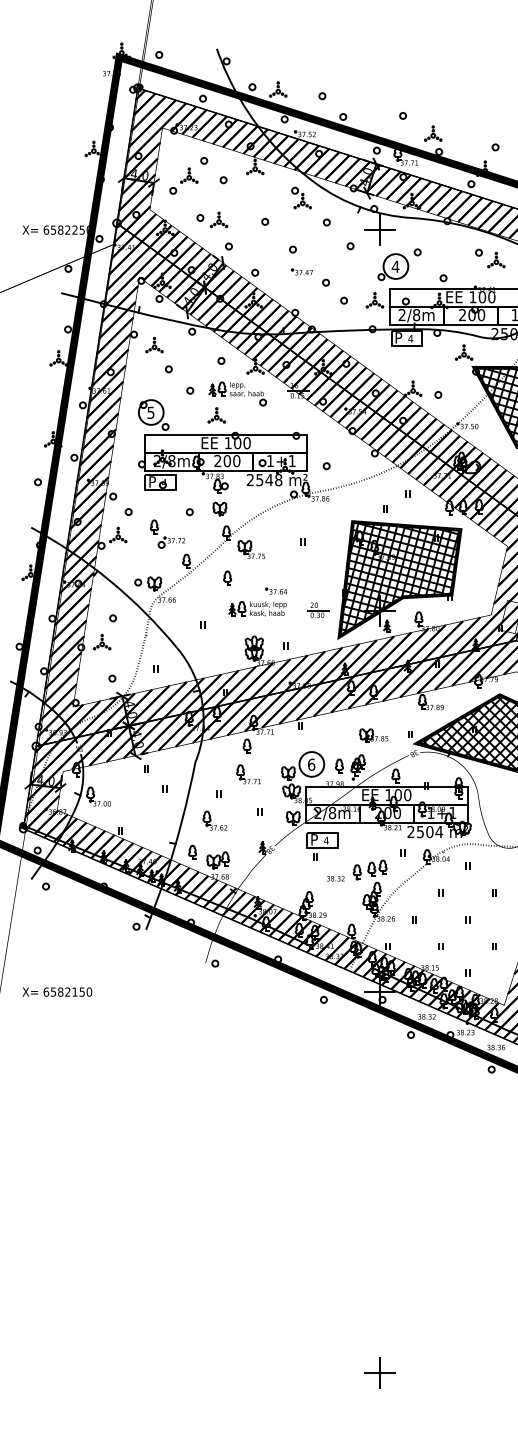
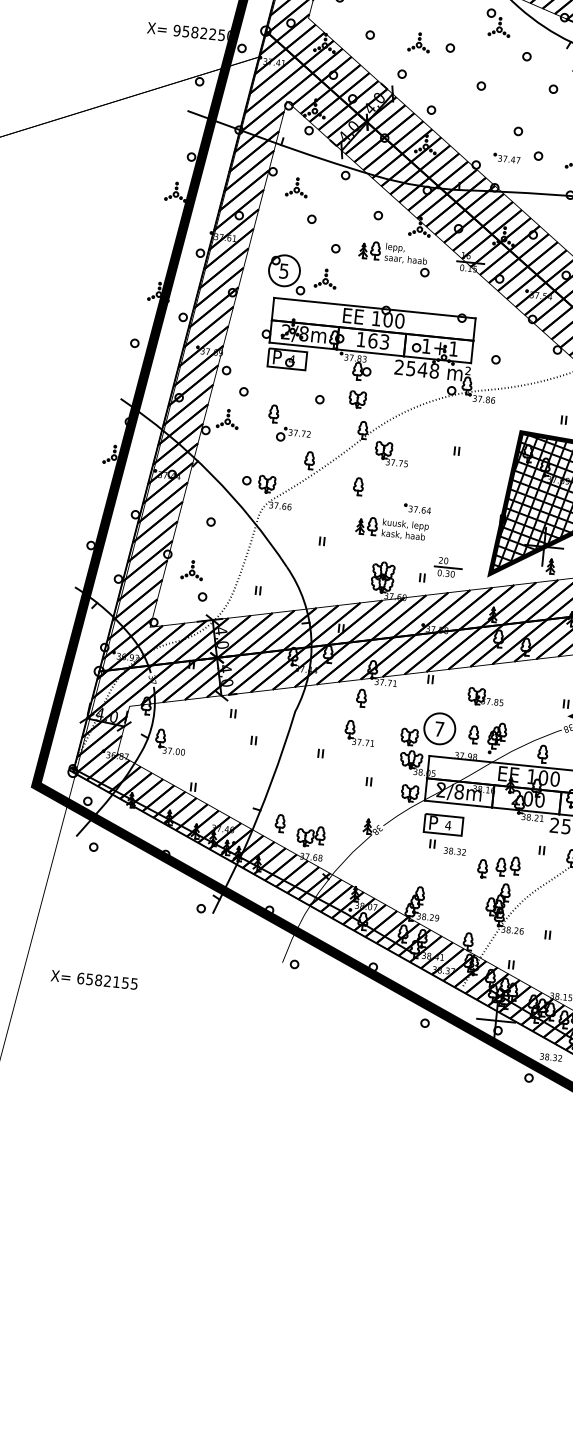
part: (218, 219) -> (418, 41), moved
text: (46, 229) -> (177, 29), 6582250 -> 9582250
part: (301, 271) -> (506, 157), moved
part: (216, 415) -> (325, 278), moved
text: (227, 460) -> (373, 340), 200 -> 163
part: (318, 609) -> (448, 566), moved
part: (102, 642) -> (192, 570), moved
part: (373, 735) -> (485, 697), moved
text: (311, 764) -> (439, 728), 6 -> 7
part: (214, 820) -> (311, 786), removed
text: (335, 878) -> (454, 851), moved
text: (89, 991) -> (134, 983), 6582150 -> 6582155

